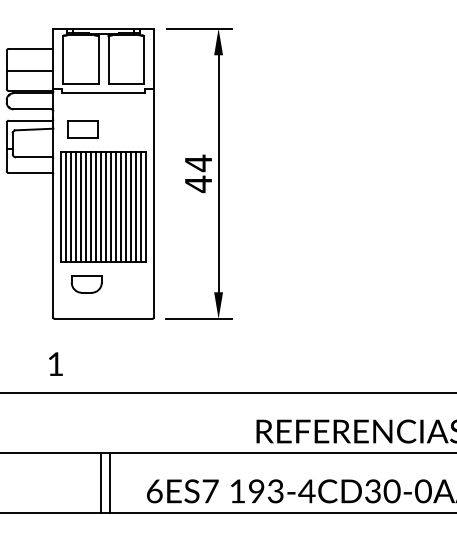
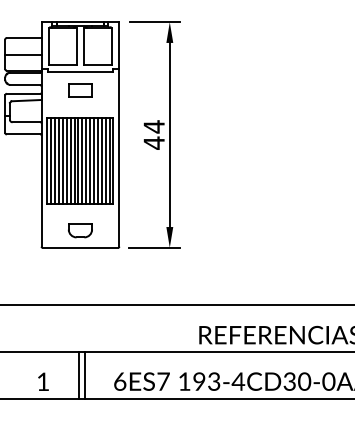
part: (83, 129) -> (80, 90), moved
part: (86, 283) -> (80, 230), moved
text: (55, 363) -> (43, 381), moved

